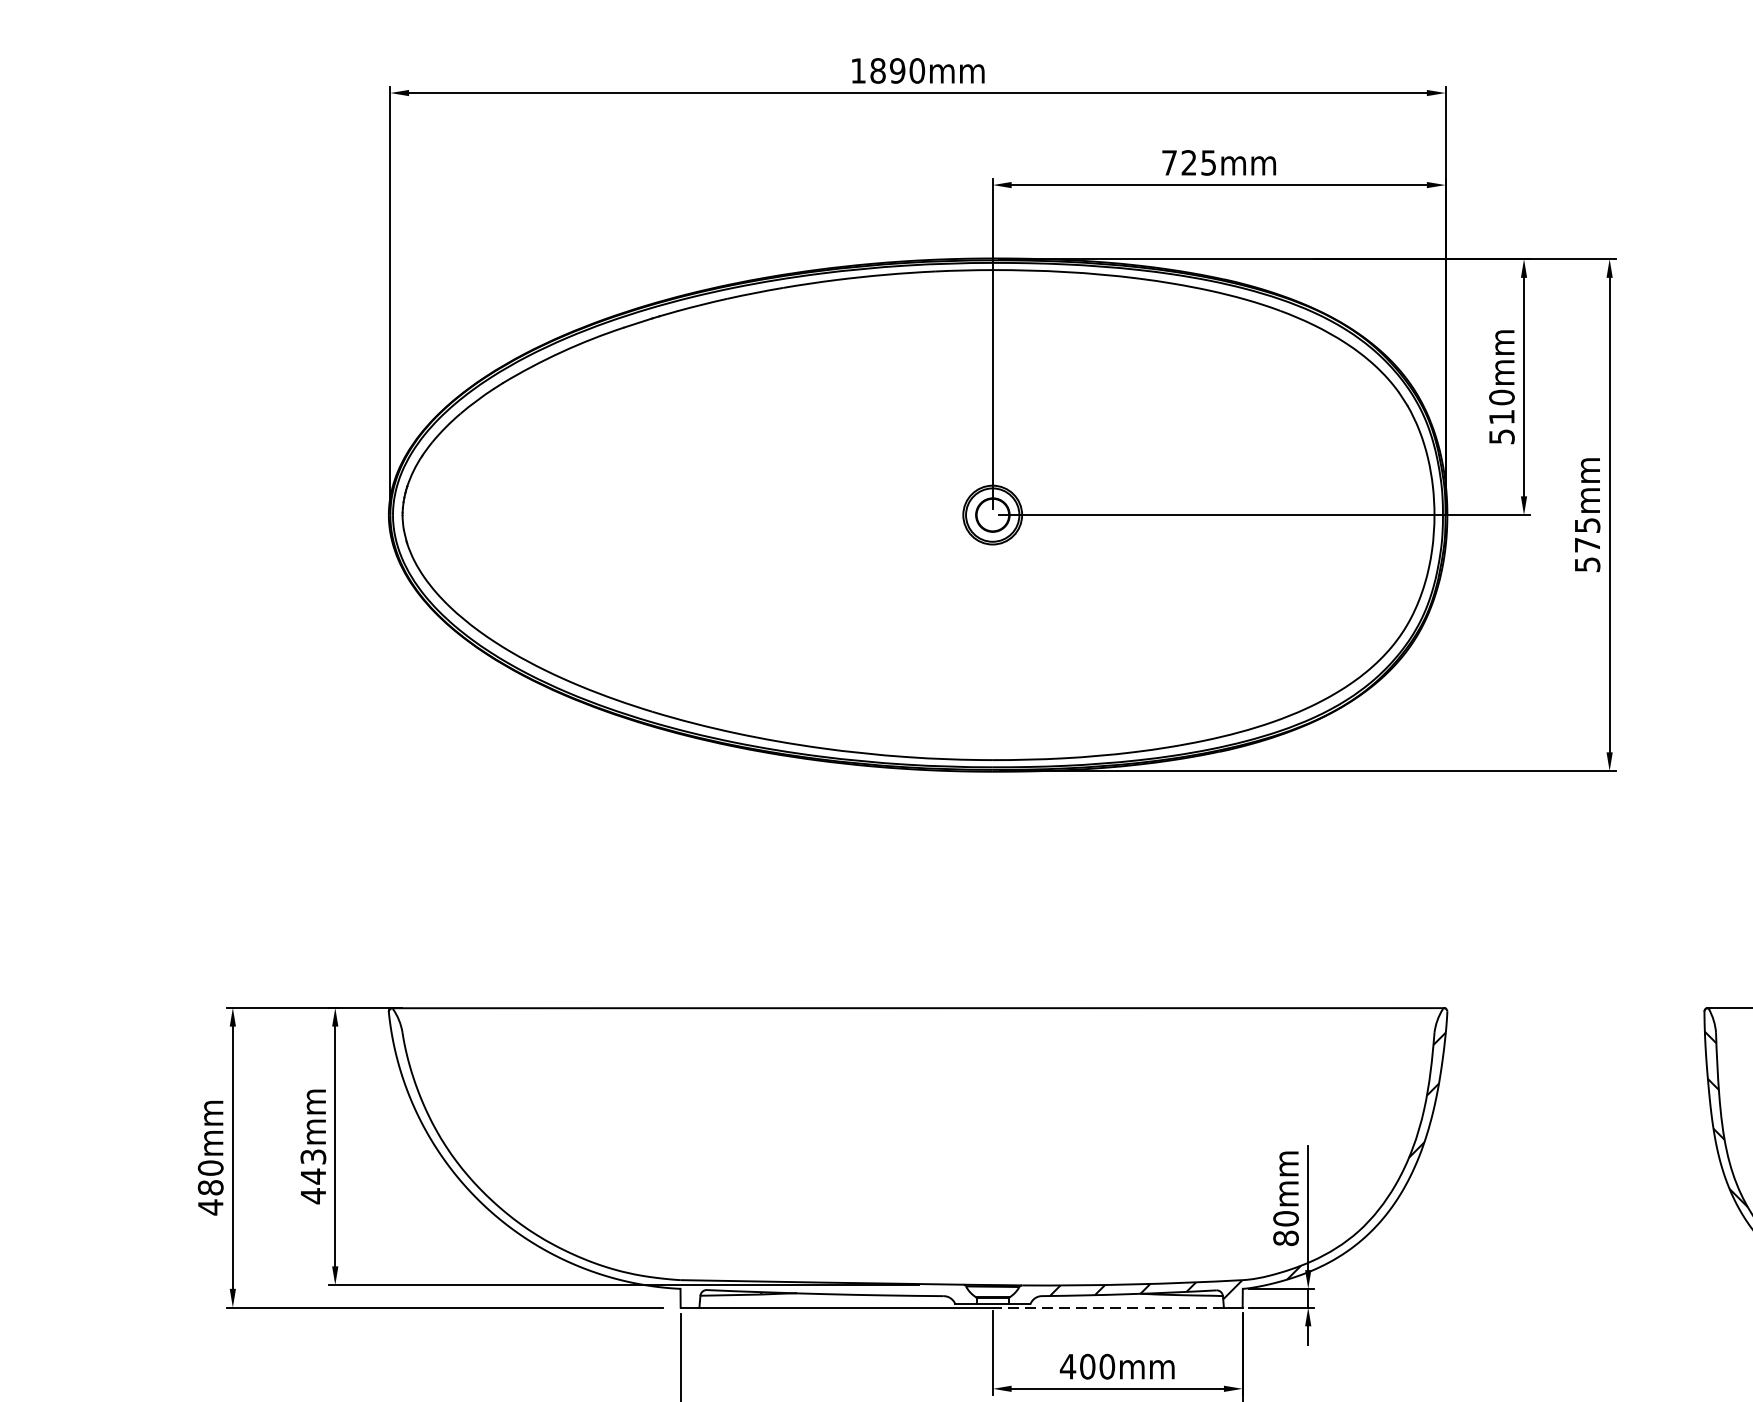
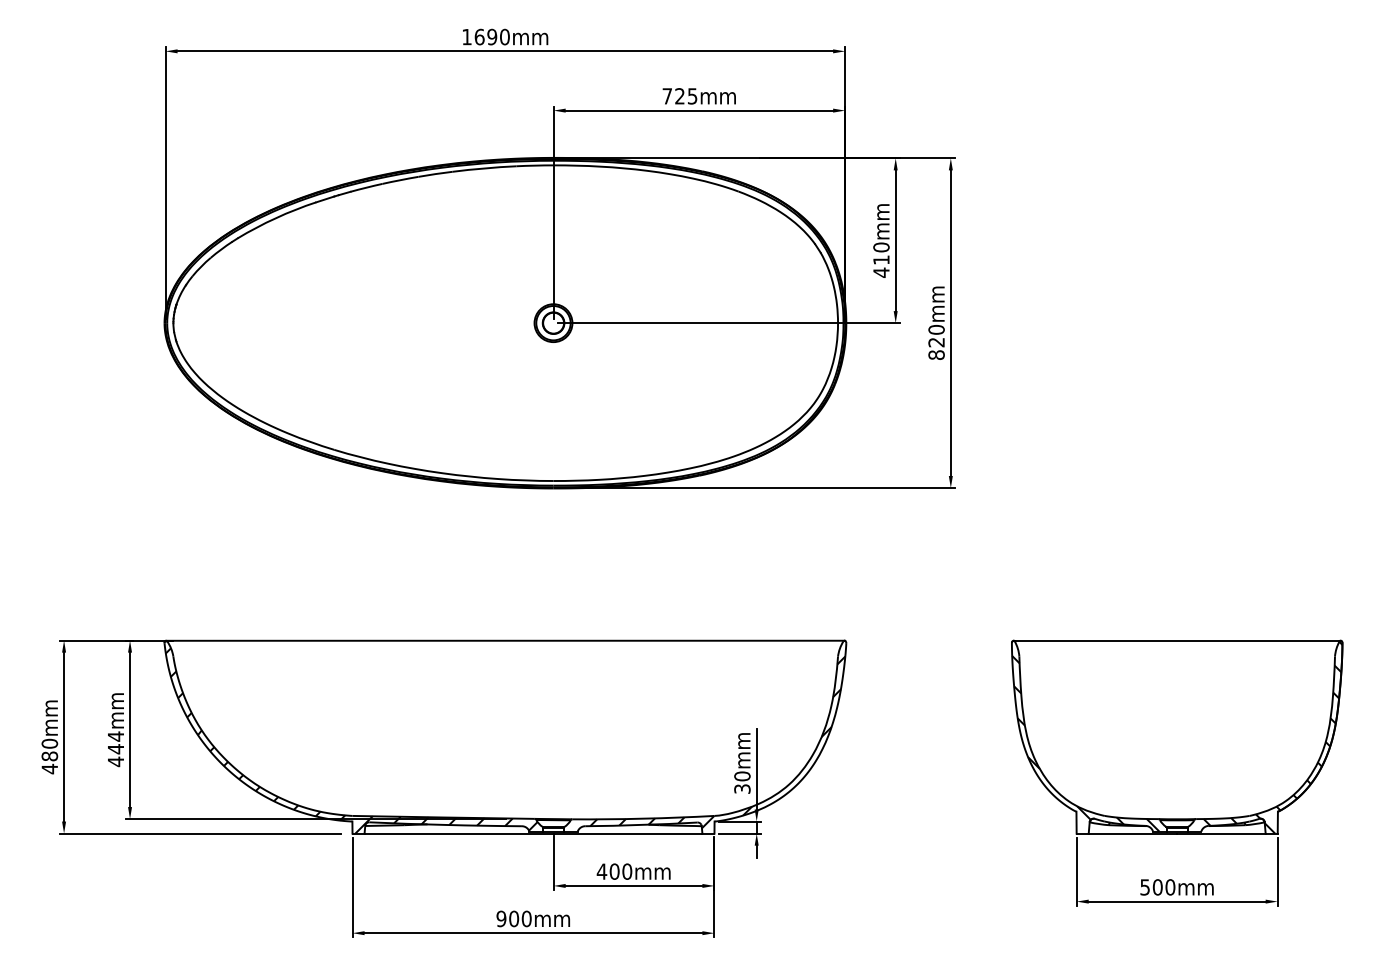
text: (877, 69) -> (479, 36), 1890mm -> 1690mm
text: (1501, 436) -> (881, 272), 510mm -> 410mm
text: (1587, 543) -> (936, 341), 575mm -> 820mm
text: (312, 1156) -> (115, 736), 443mm -> 444mm
hatch: (679, 1163) -> (351, 740), added
text: (1286, 1237) -> (742, 788), 80mm -> 30mm
line: (1107, 1307) -> (627, 833), dashed -> solid

